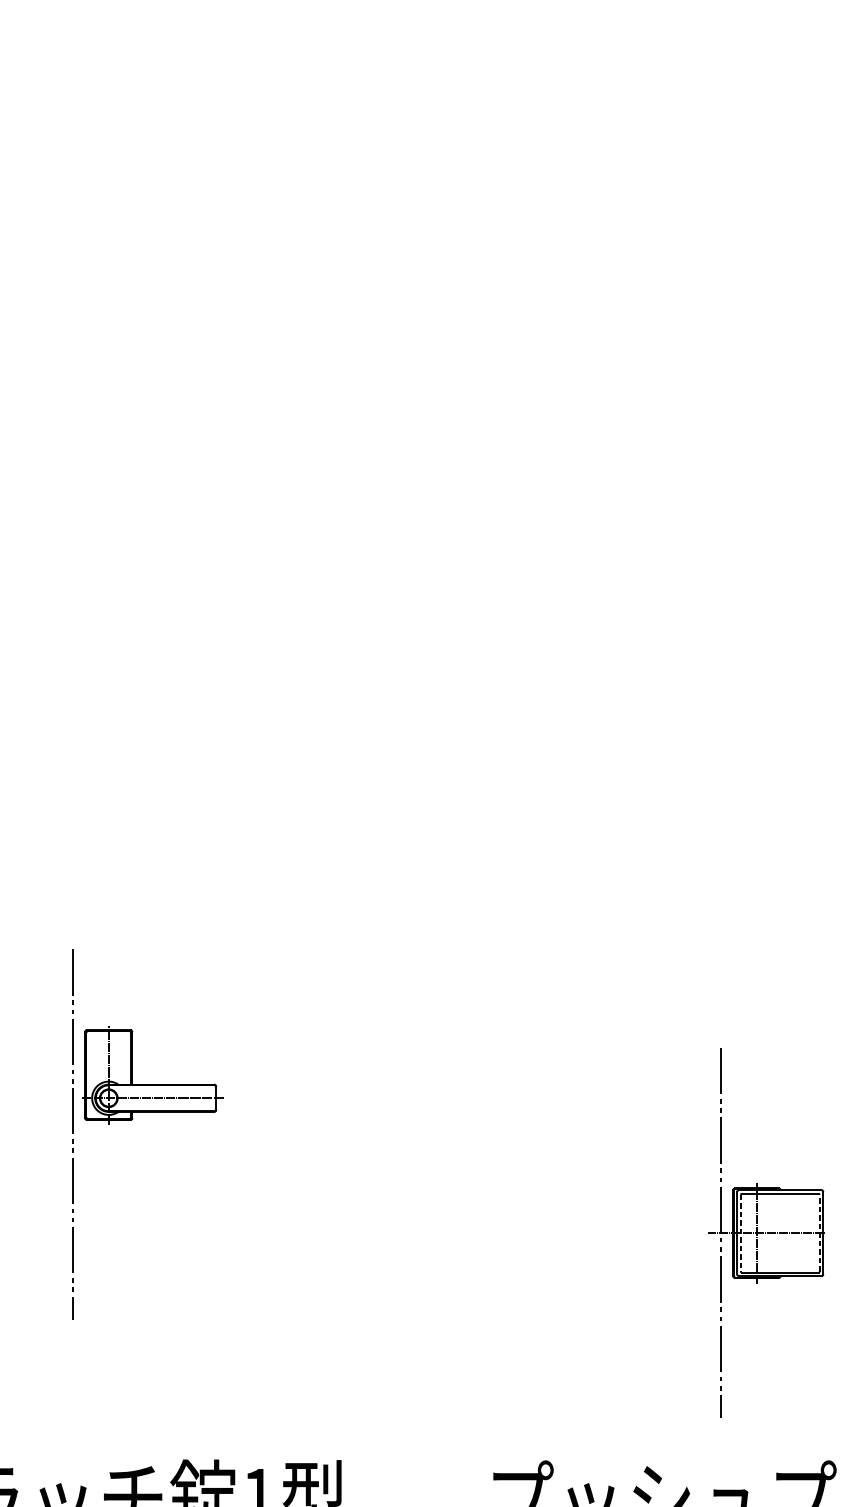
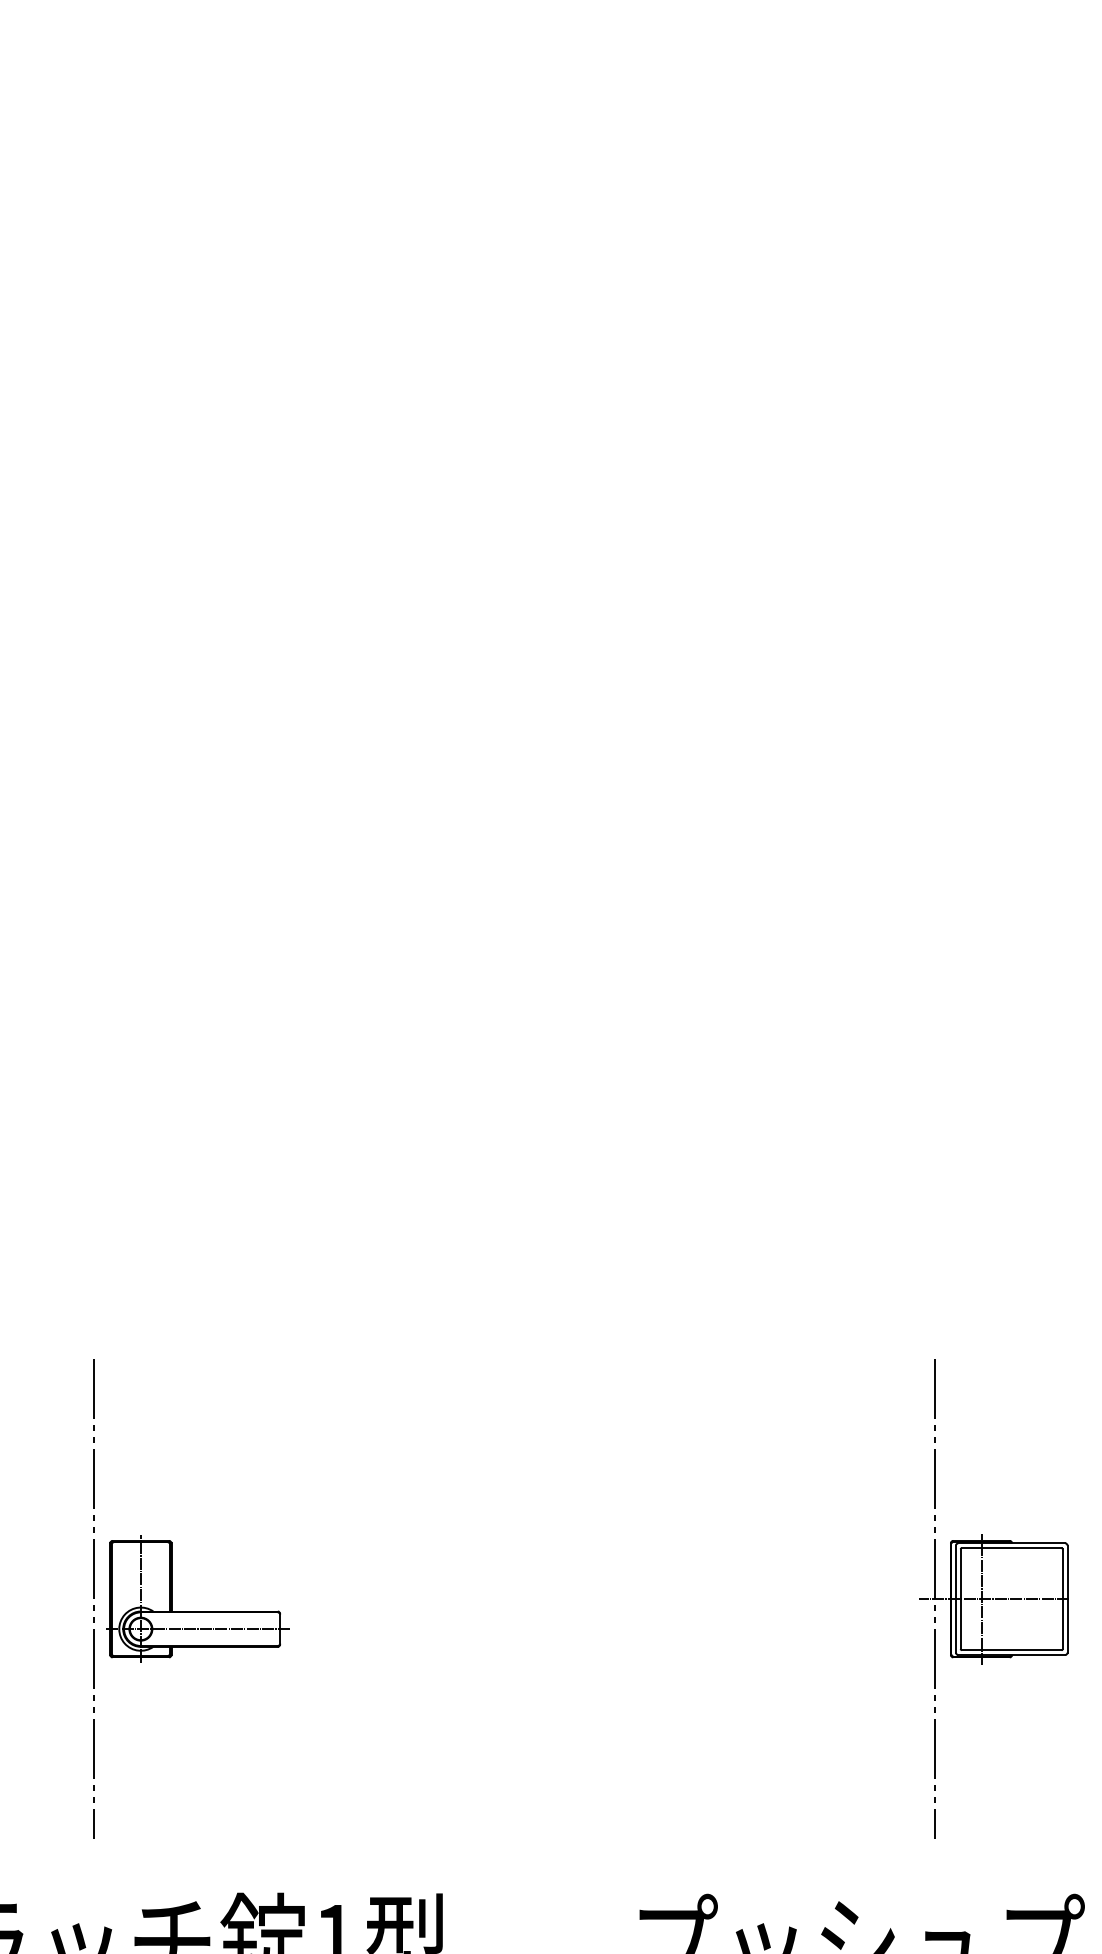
part: (152, 1084) -> (197, 1611), moved
line: (72, 1133) -> (93, 1598), moved
line: (740, 1233) -> (960, 1599), dashed -> solid
line: (819, 1233) -> (1062, 1599), dashed -> solid

